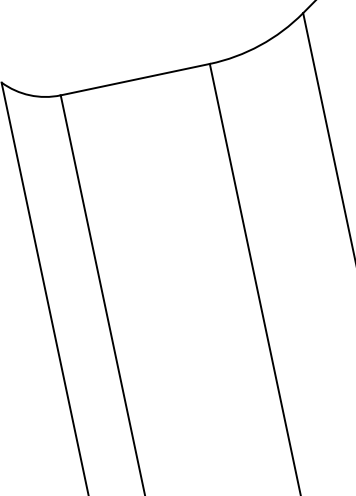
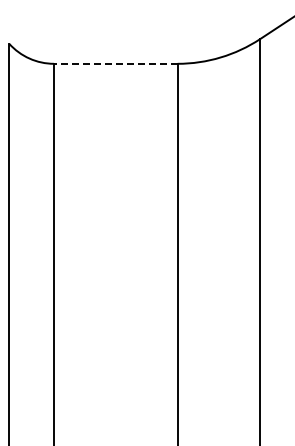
line: (134, 79) -> (115, 63), solid -> dashed

